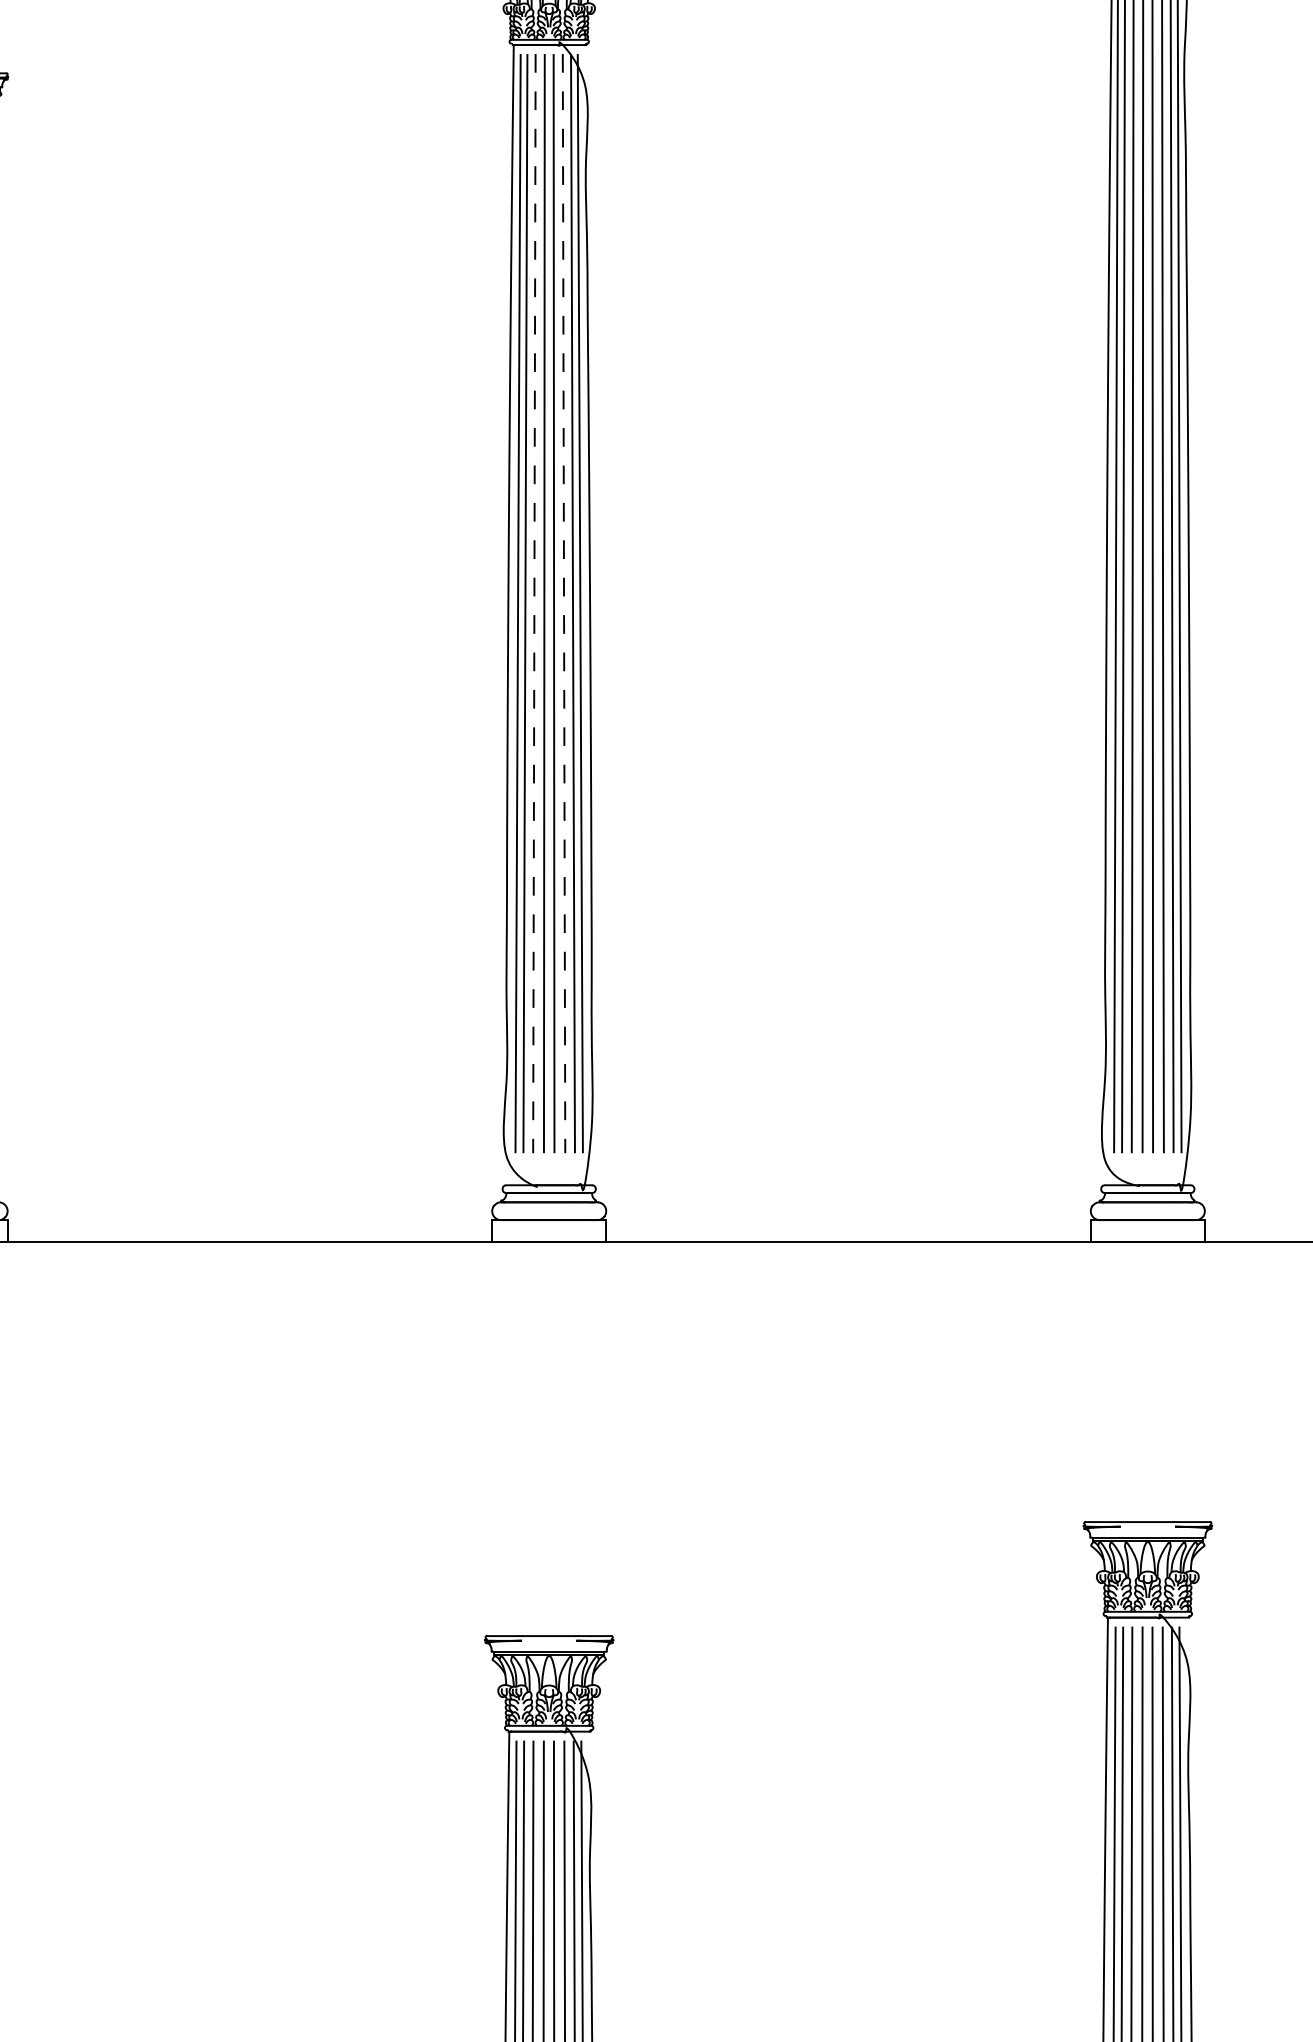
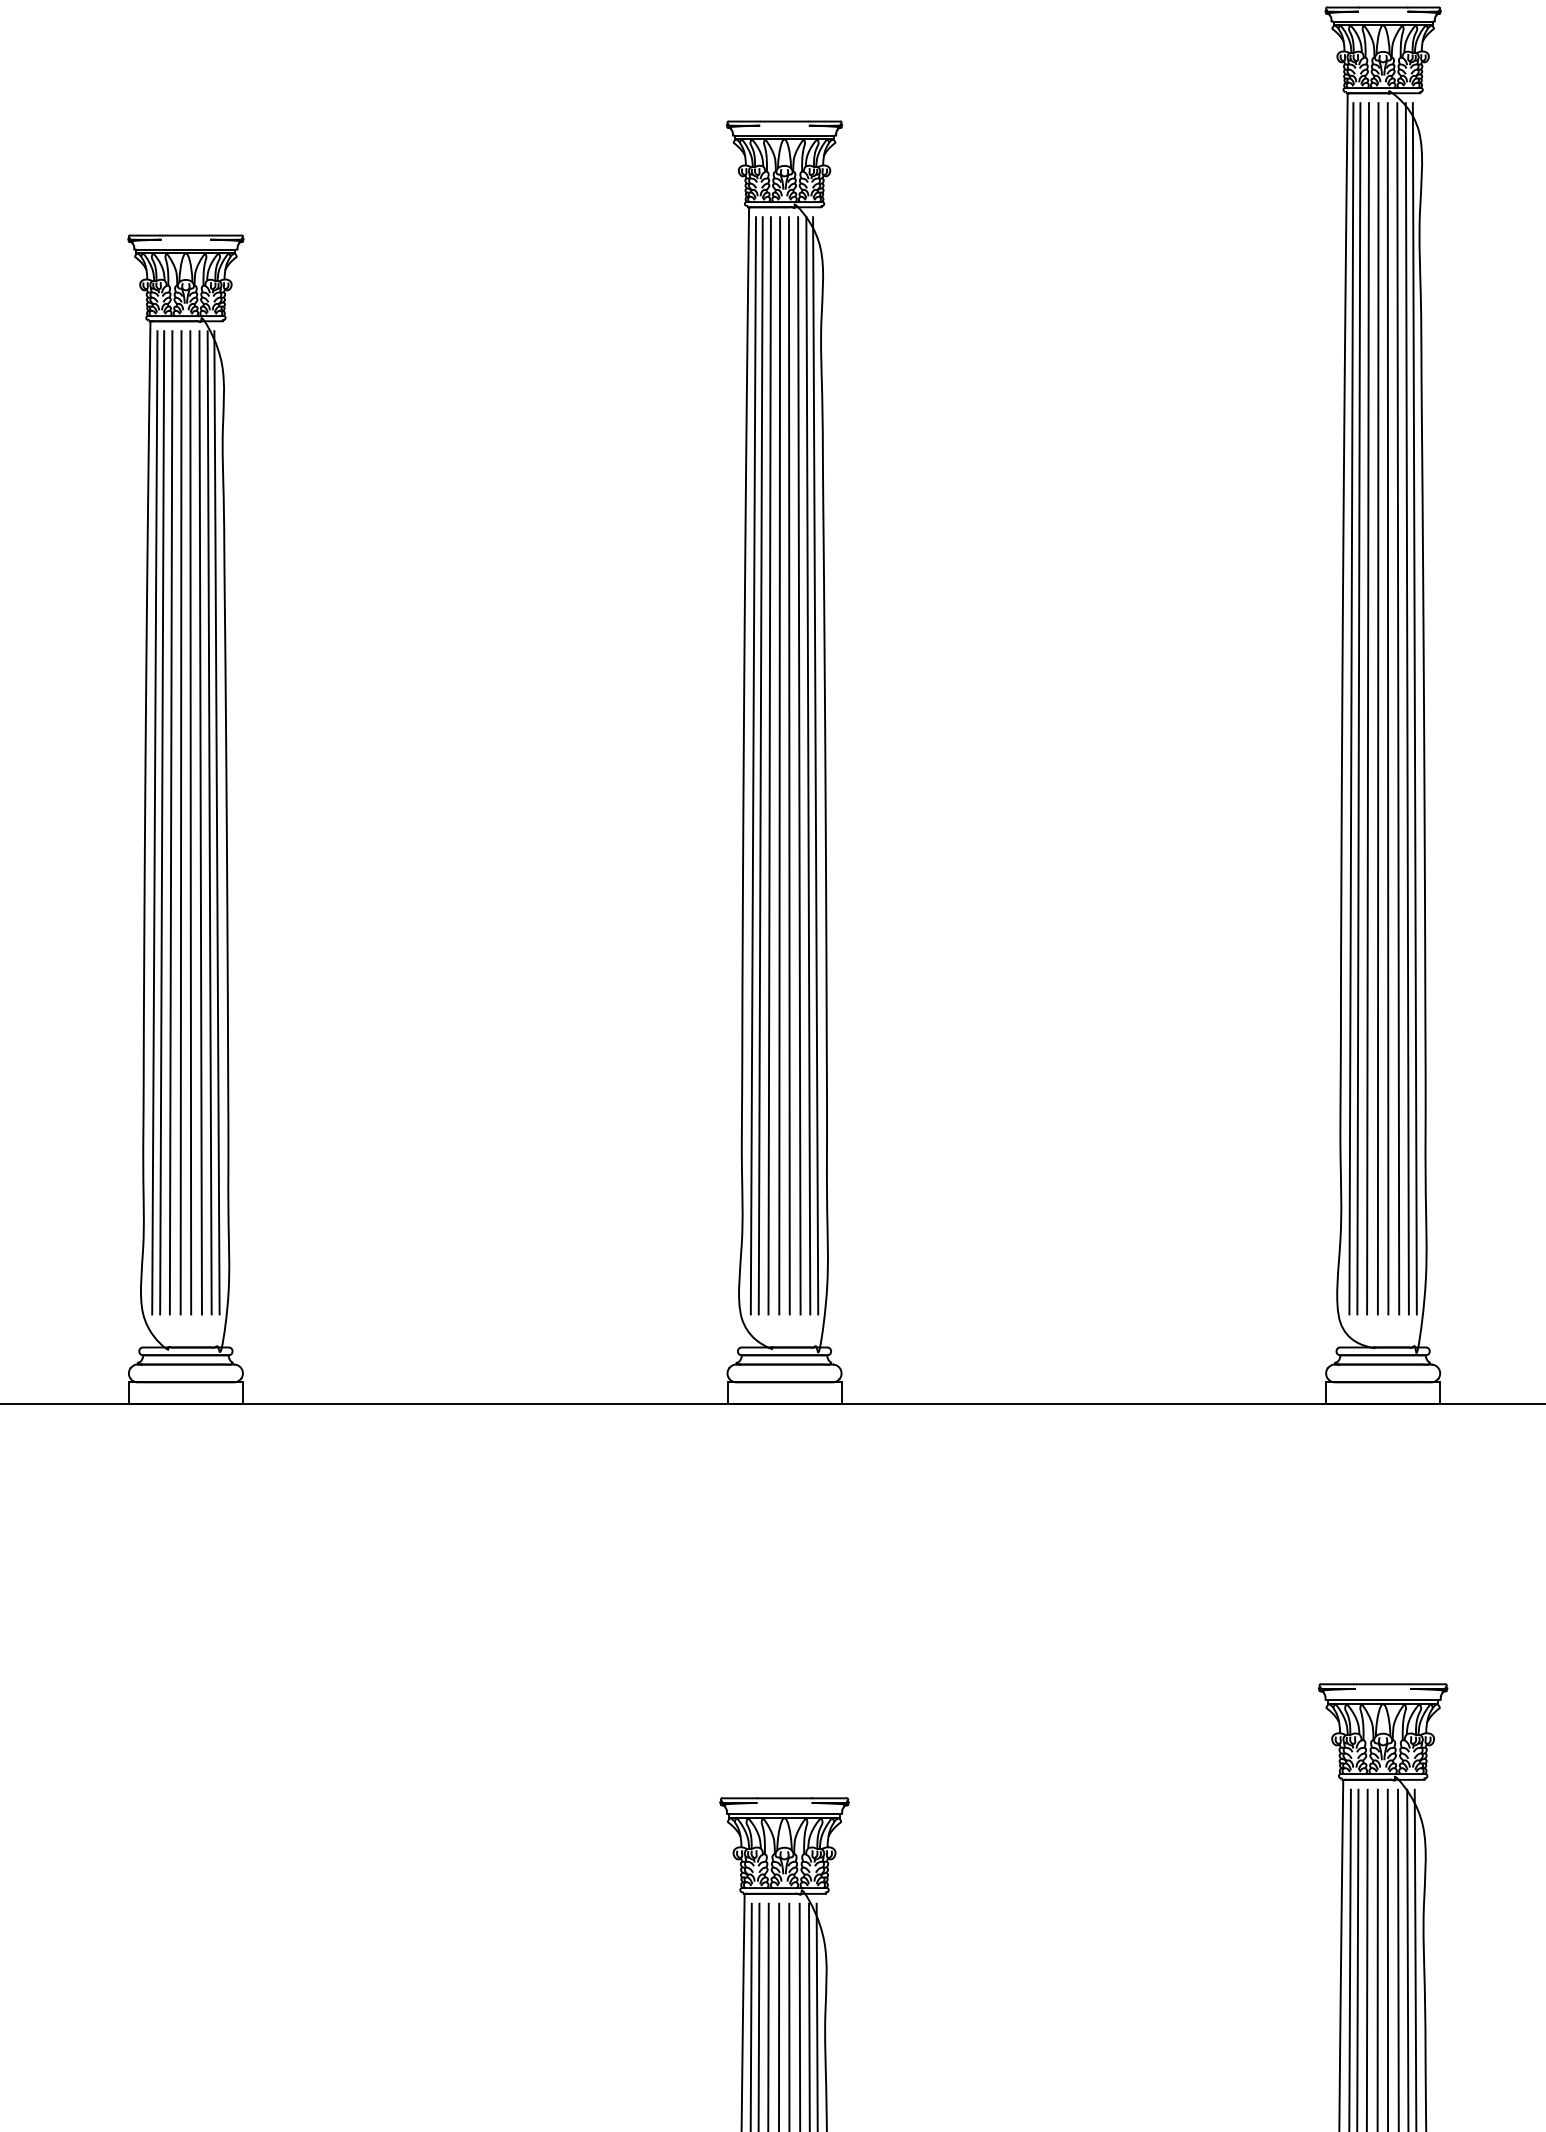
line: (534, 603) -> (769, 765), dashed -> solid
line: (564, 603) -> (799, 765), dashed -> solid

